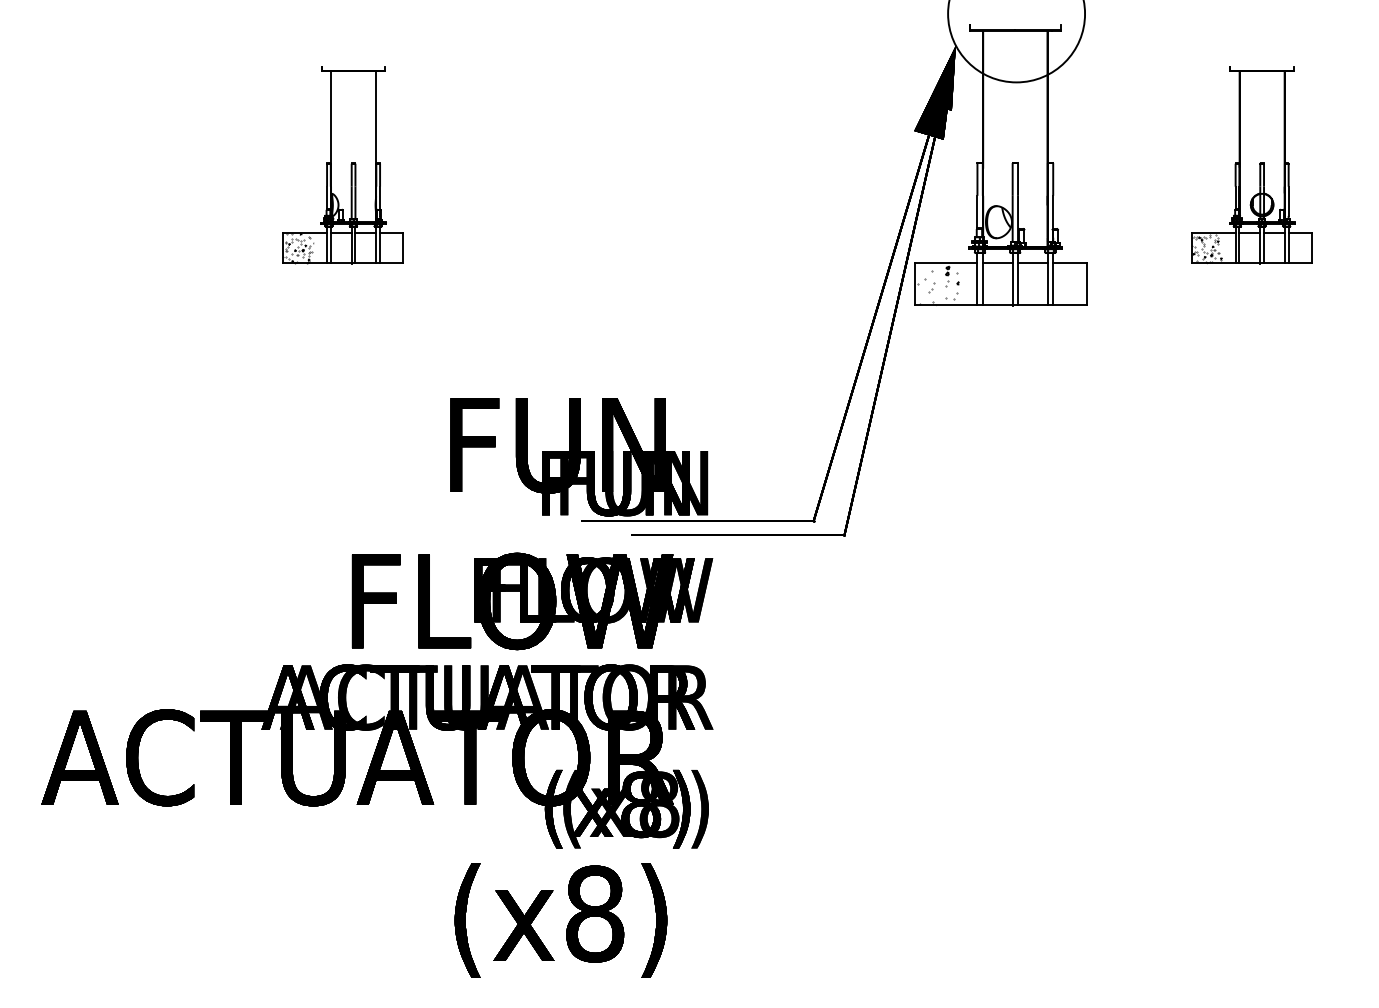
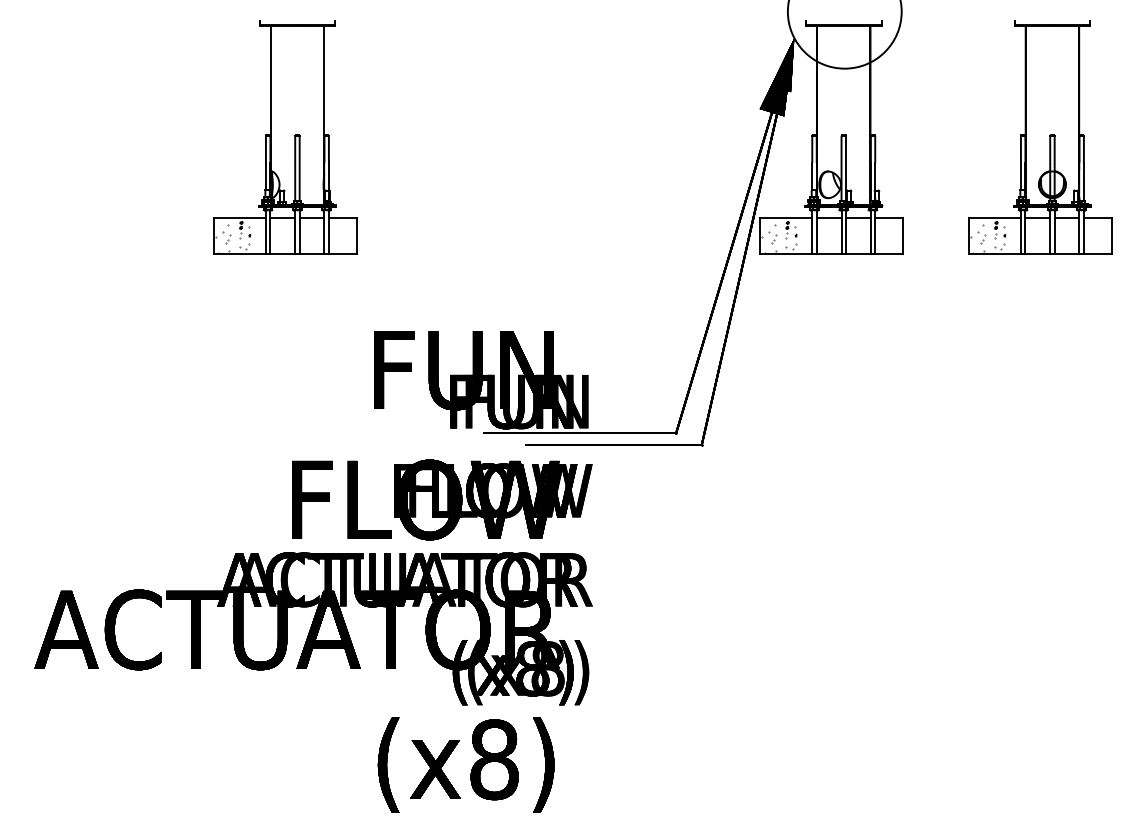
part: (343, 165) -> (285, 137), size x1.43
part: (1252, 165) -> (1040, 137), size x1.43

